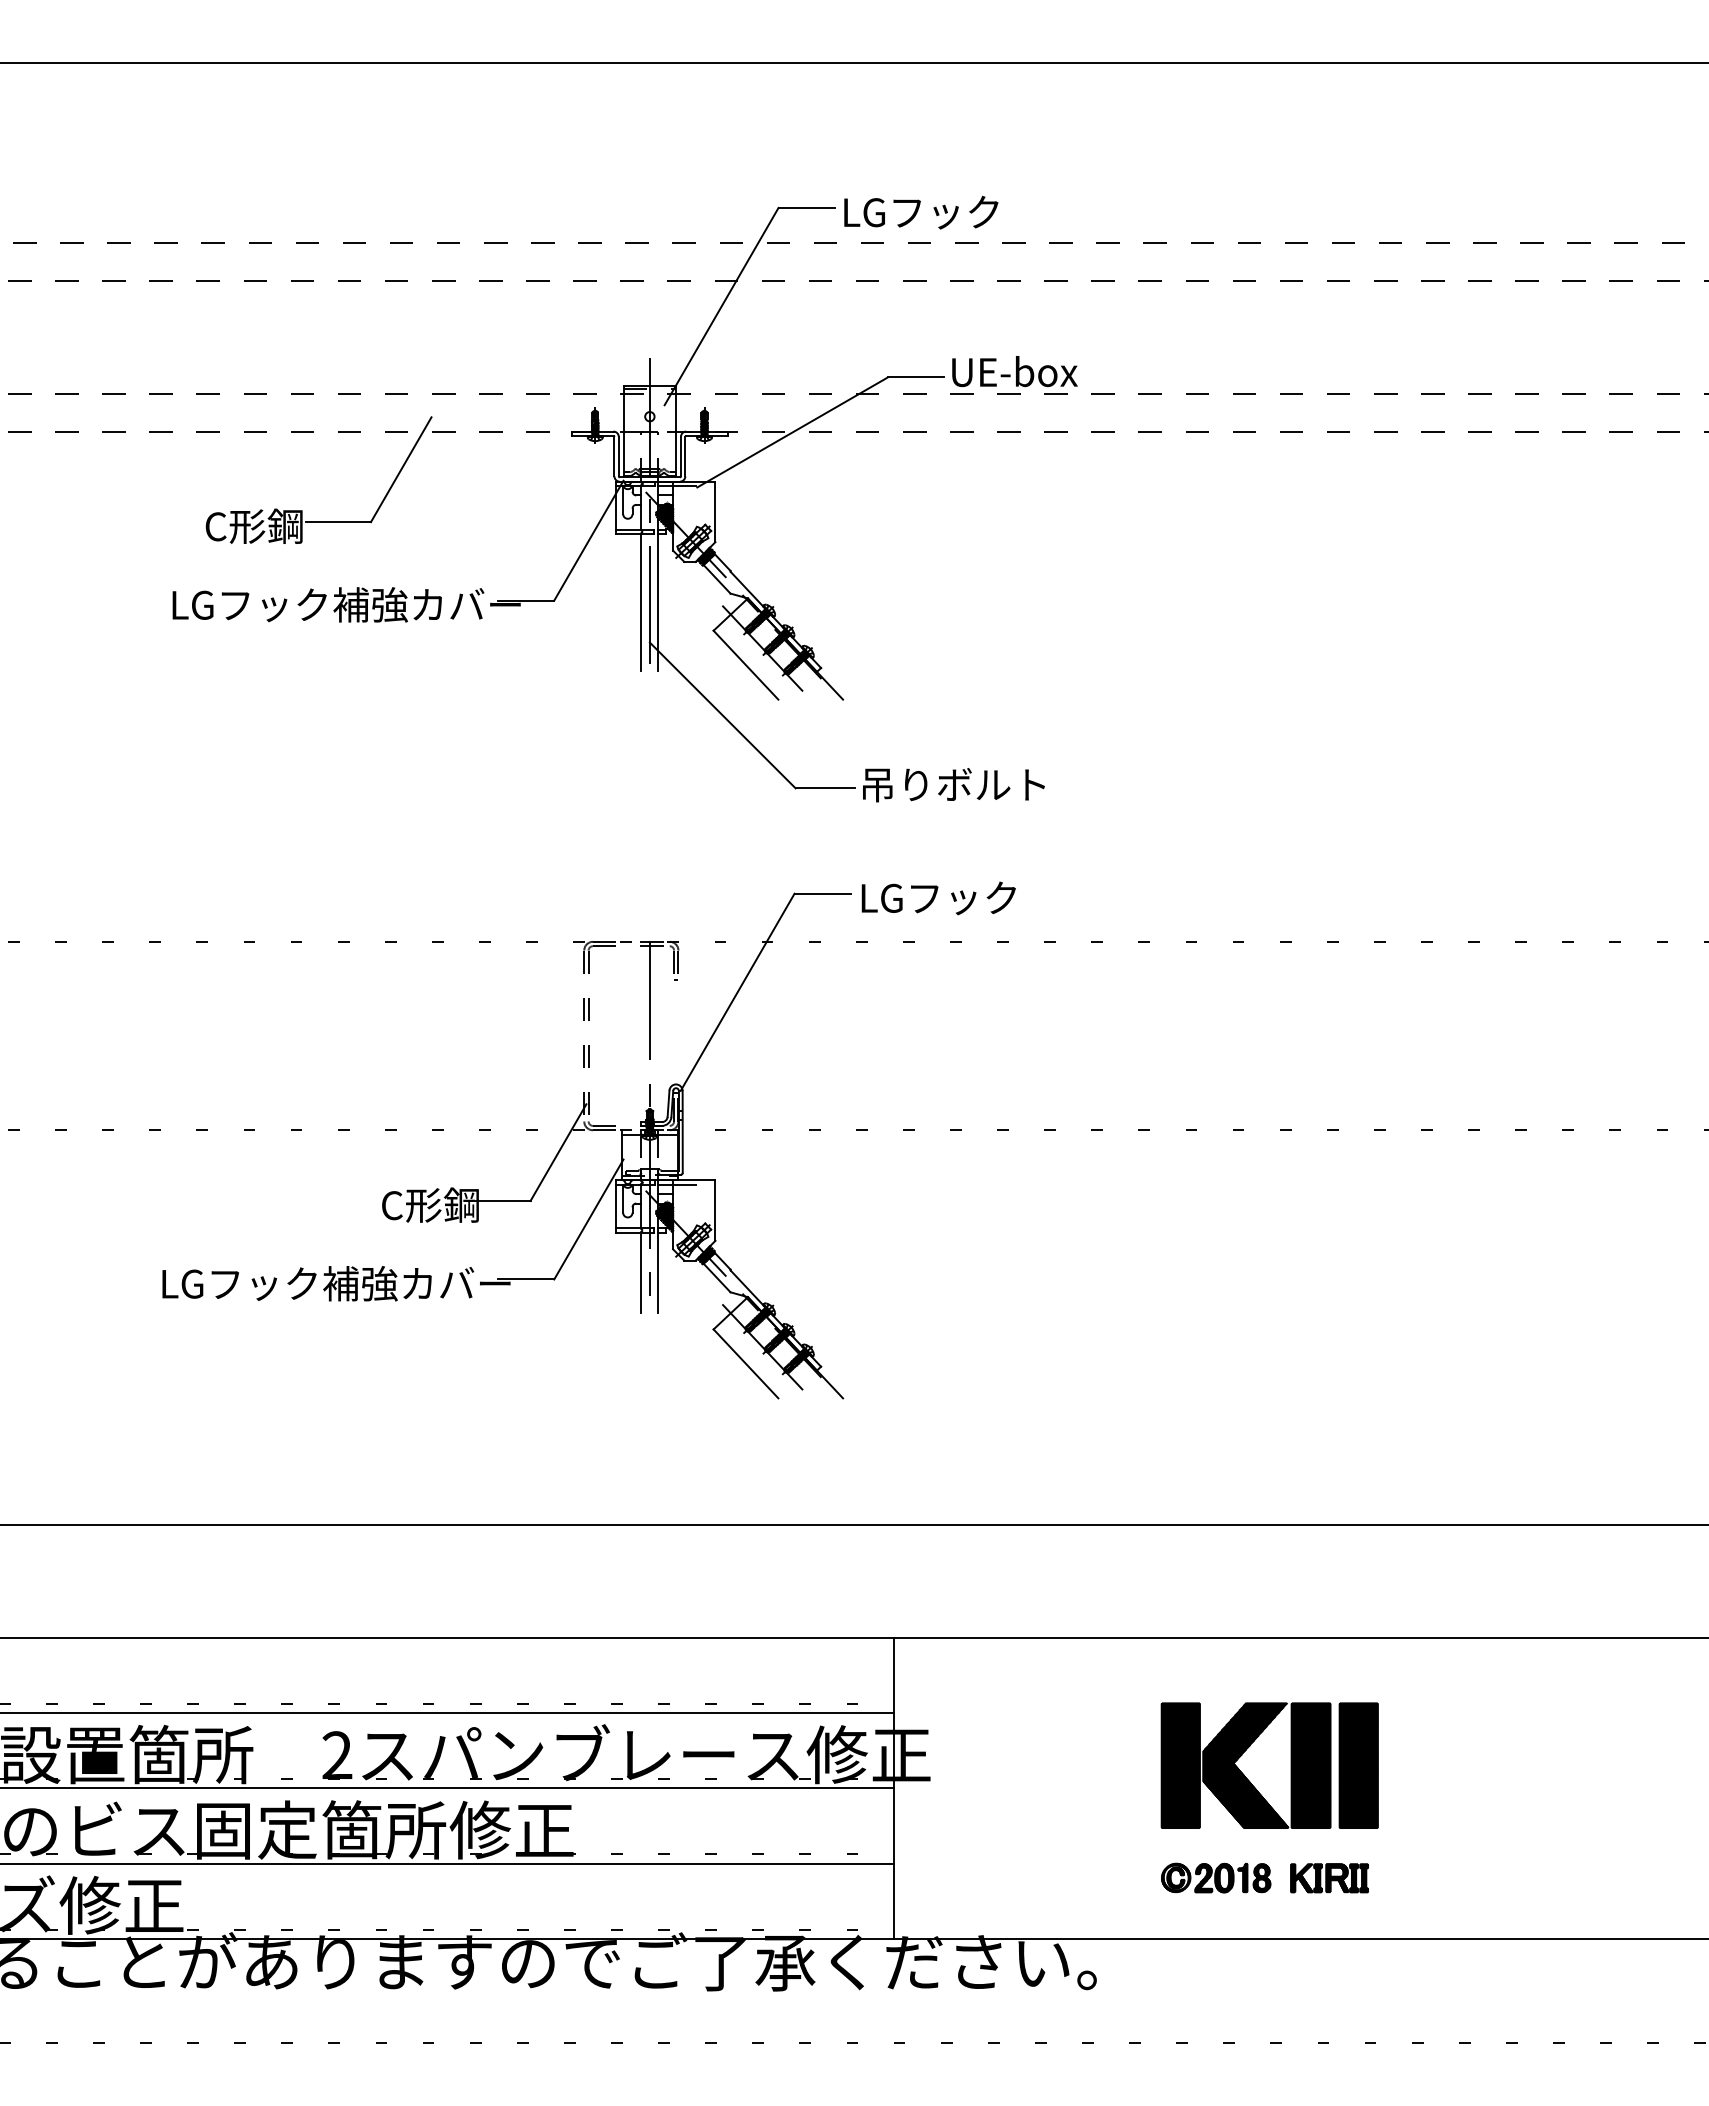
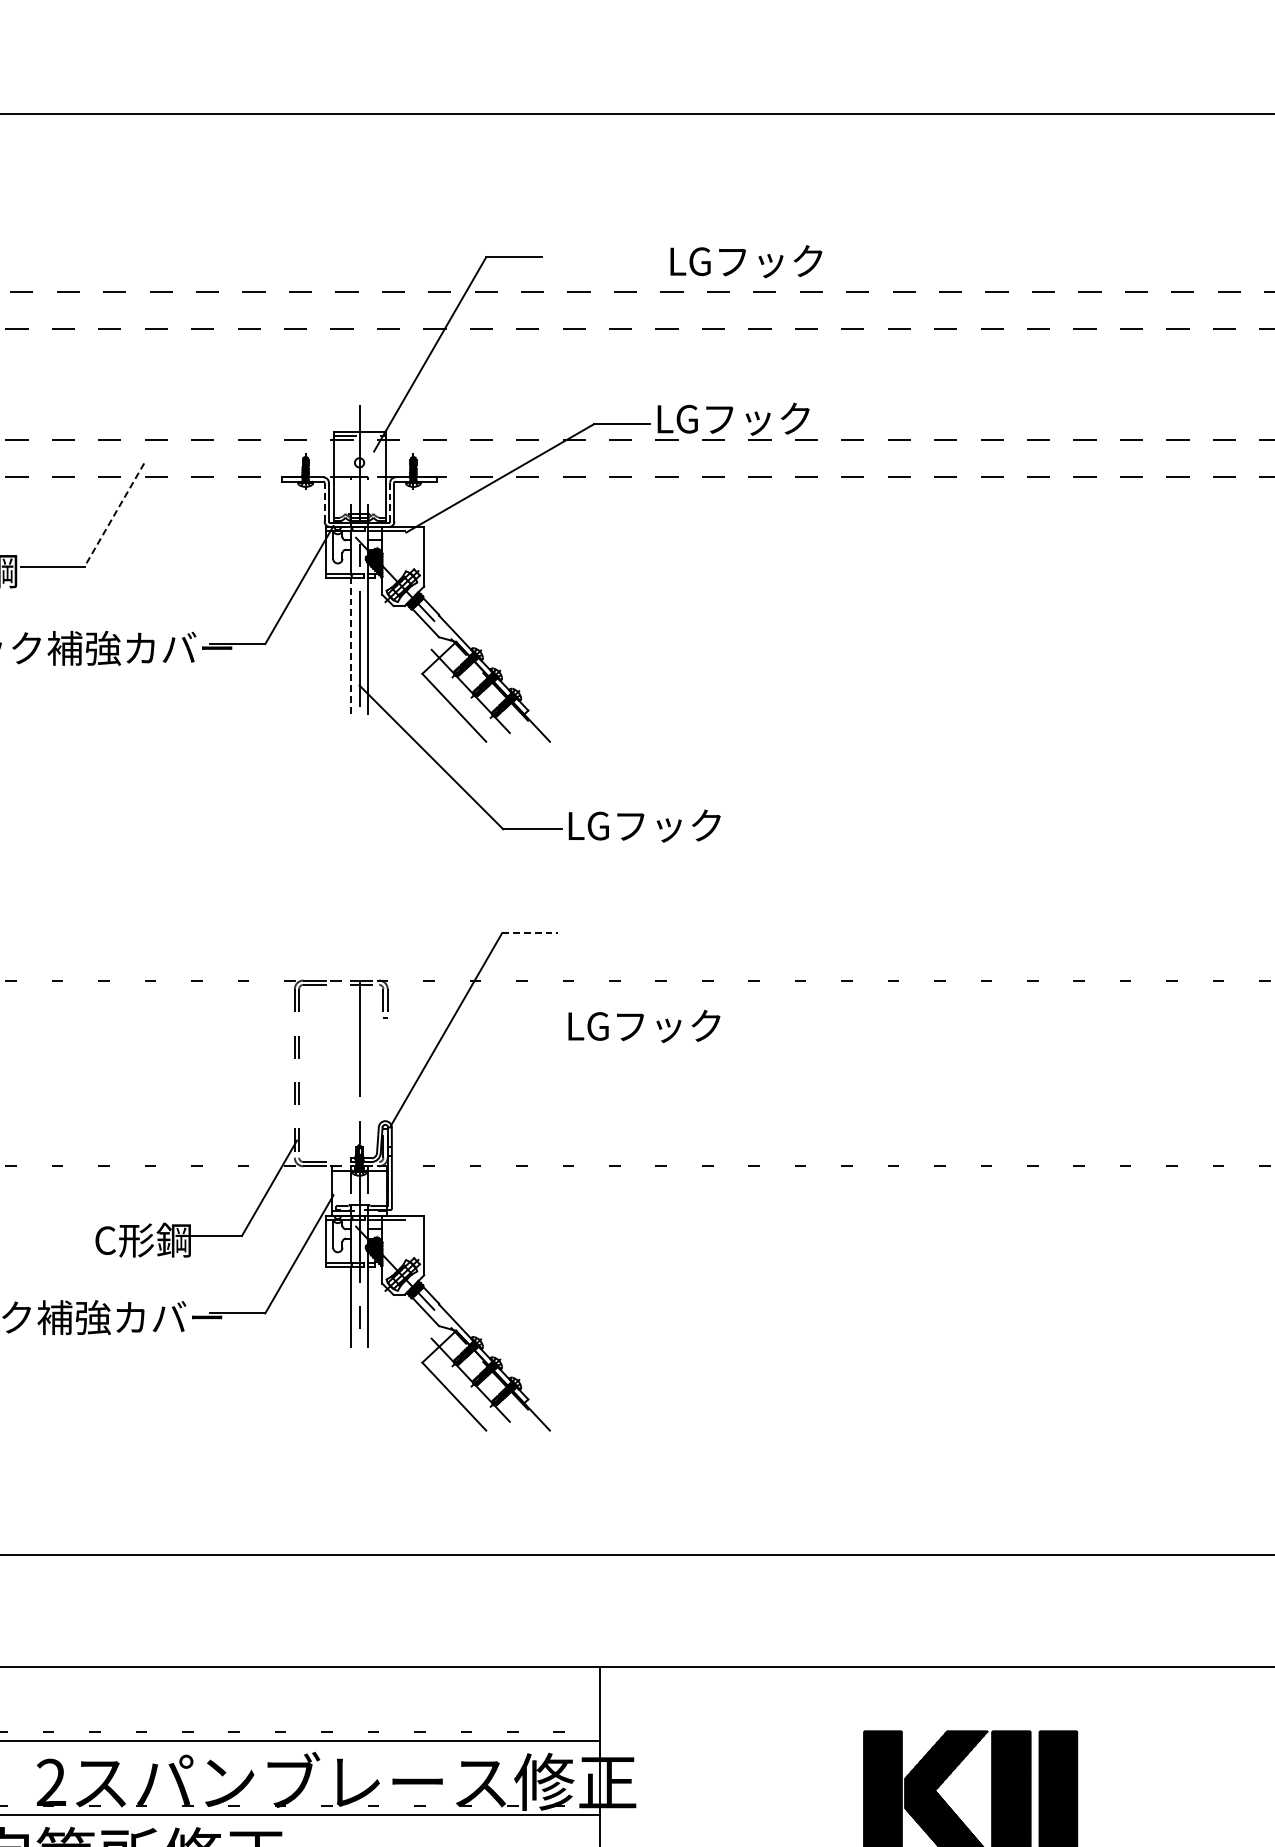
text: (921, 212) -> (746, 261), moved
text: (1029, 372) -> (733, 419), UE-box -> LGフック
line: (614, 456) -> (324, 502), solid -> dashed
line: (680, 456) -> (389, 502), solid -> dashed
line: (401, 469) -> (114, 514), solid -> dashed
line: (641, 602) -> (351, 645), solid -> dashed
text: (953, 785) -> (658, 826), 吊りボルト -> LGフック
line: (823, 893) -> (530, 932), solid -> dashed
text: (938, 898) -> (644, 1026), moved

